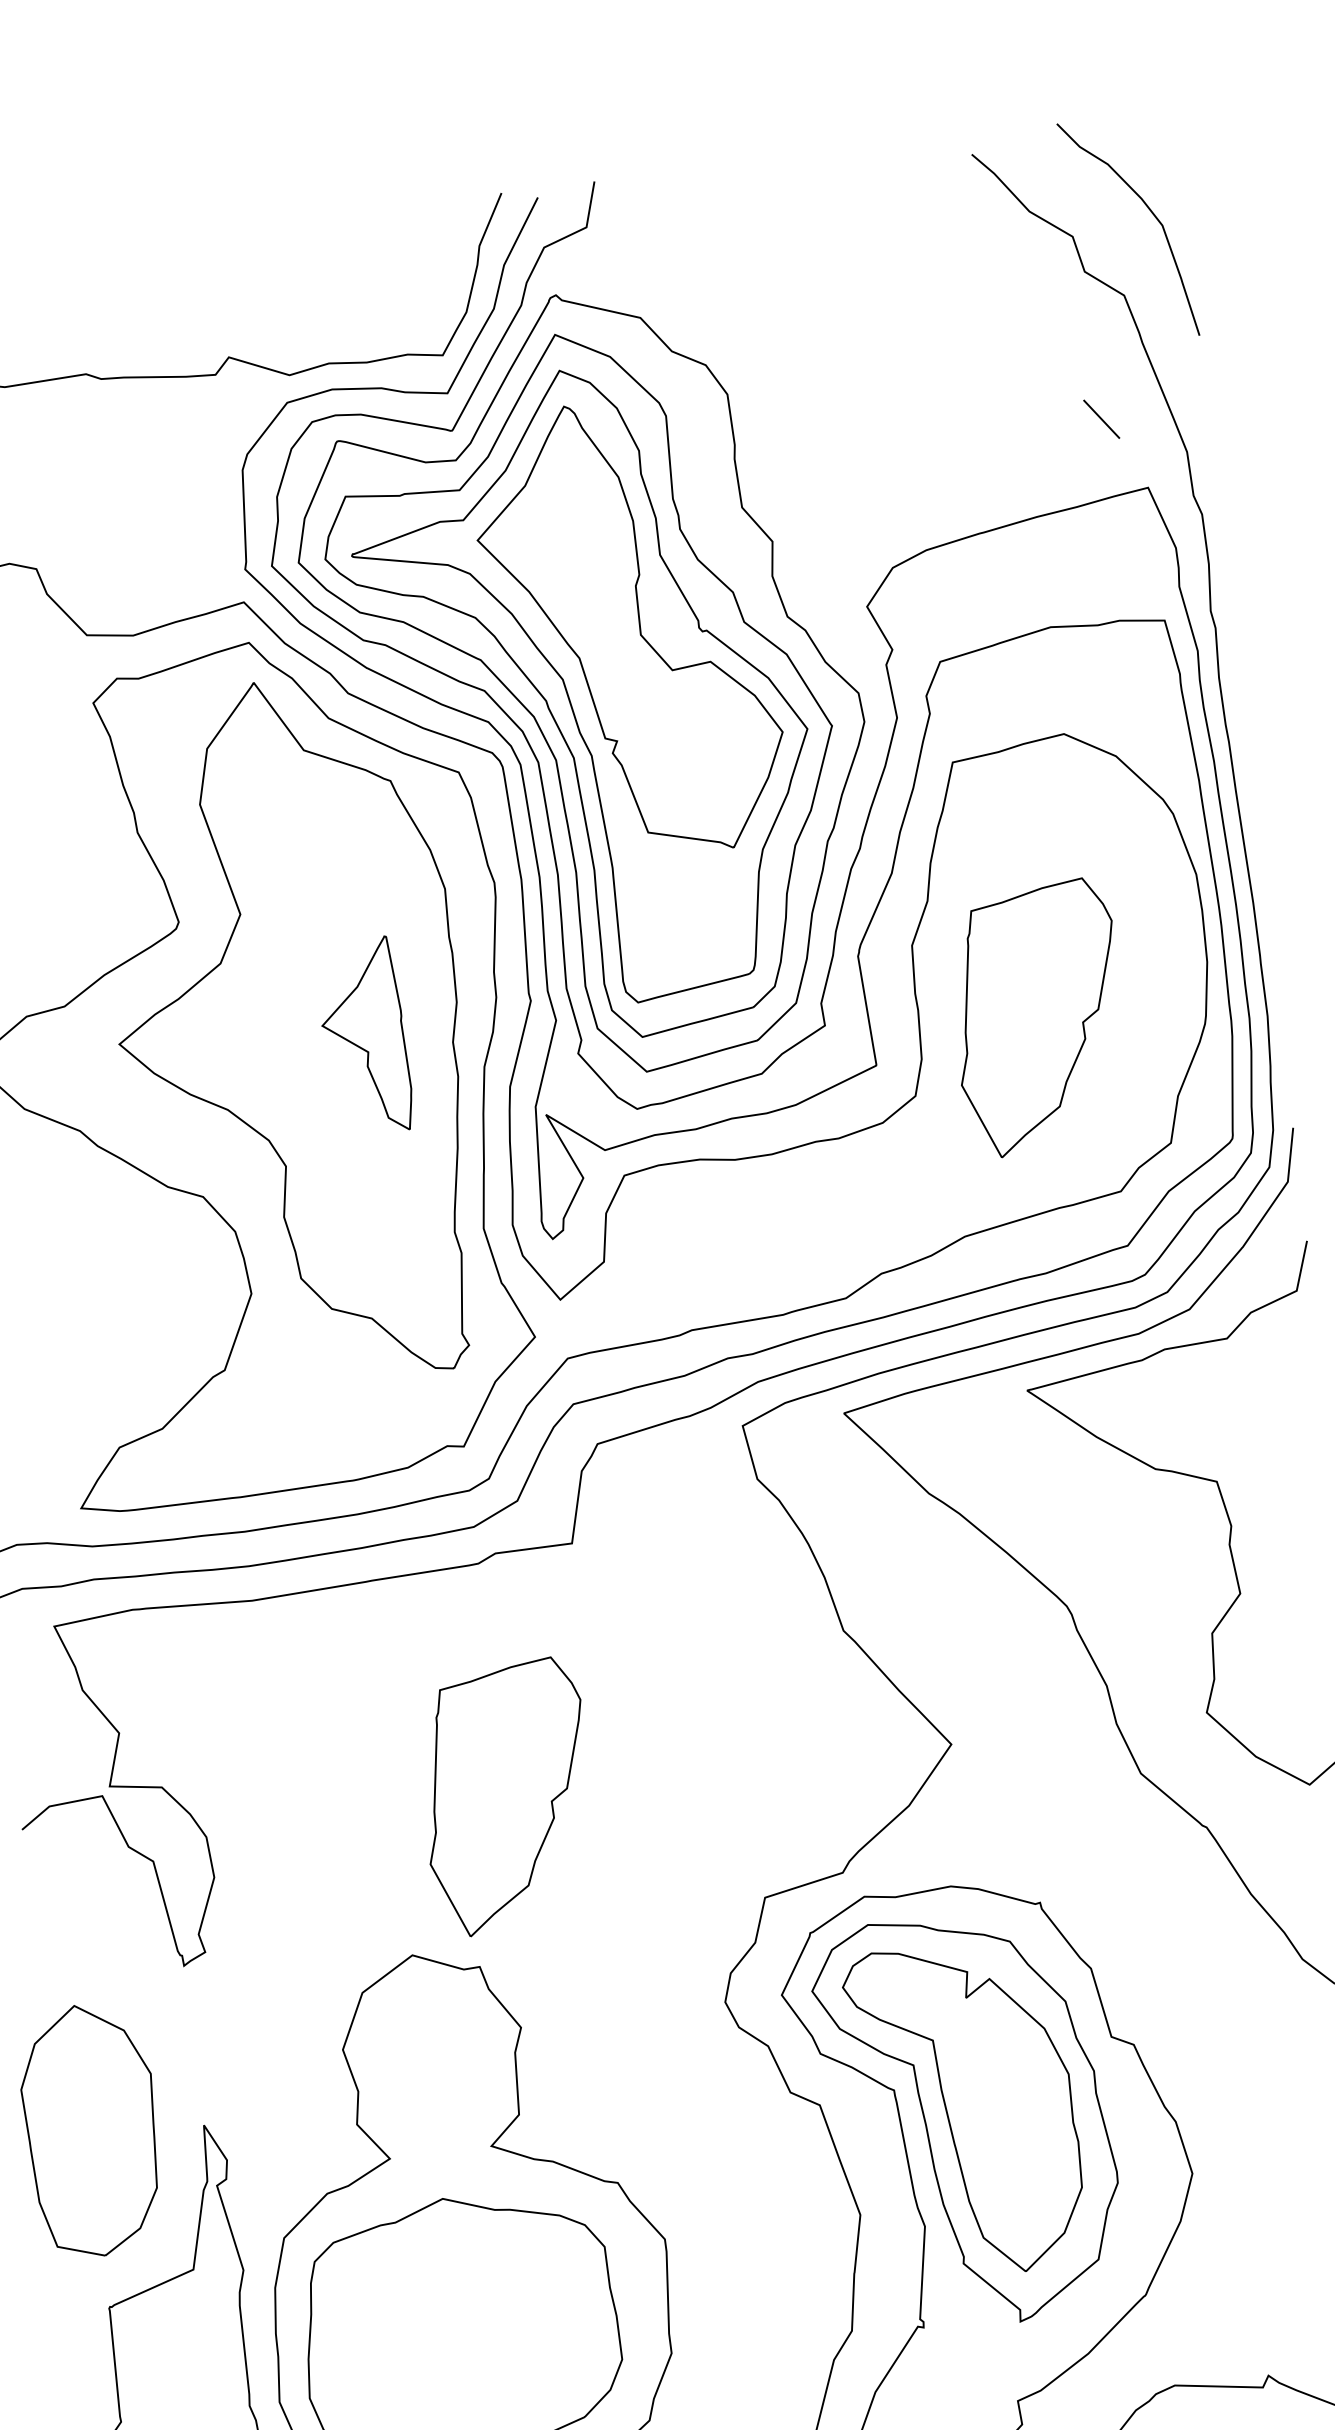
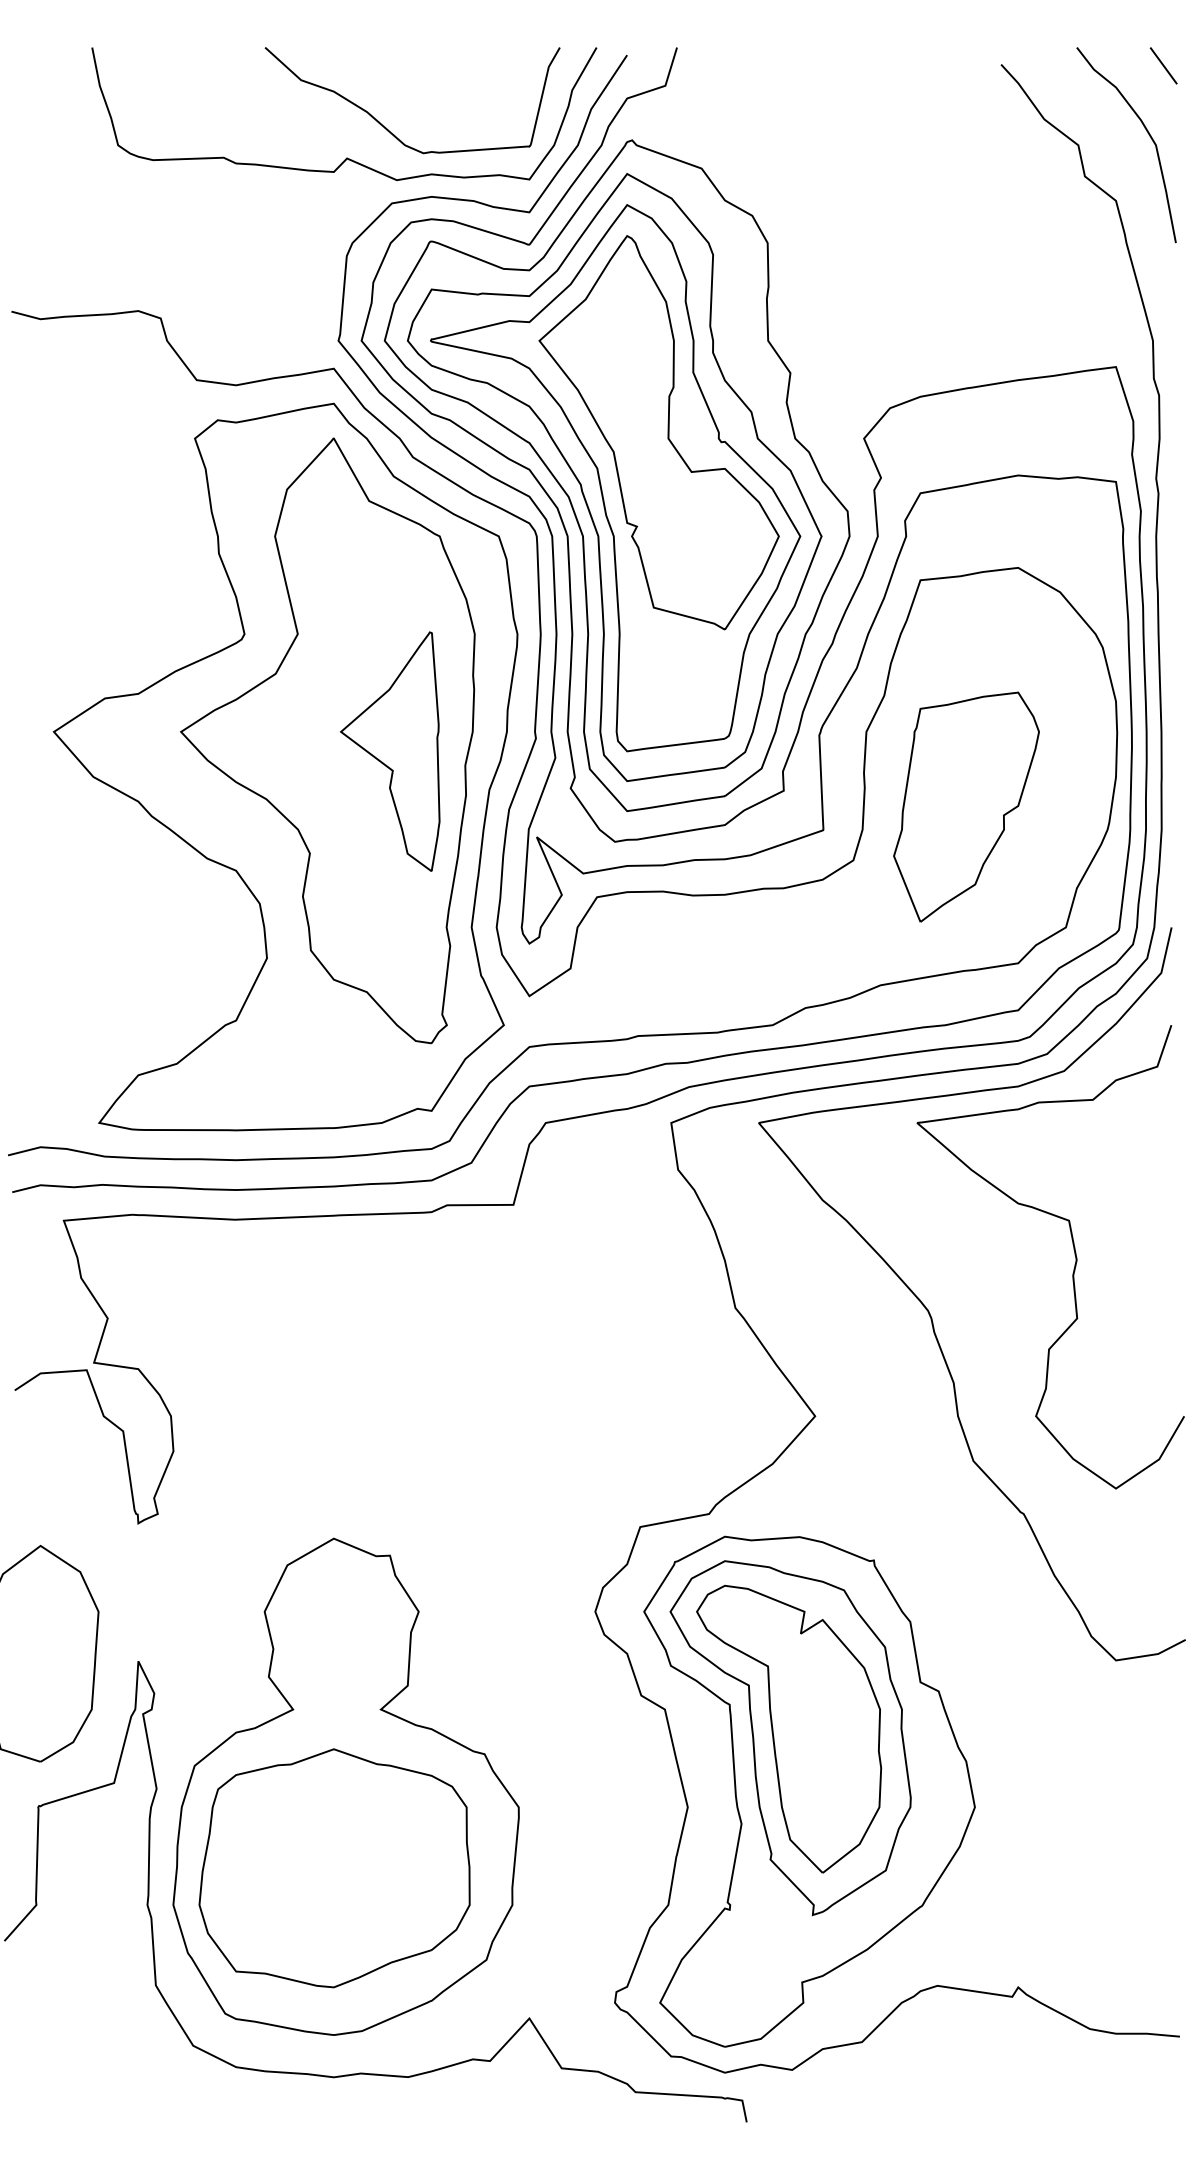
curve: (268, 314) -> (385, 126), added
line: (1101, 418) -> (1163, 65), moved
part: (364, 1036) -> (390, 751), size x1.43
part: (507, 1796) -> (431, 1413), removed

